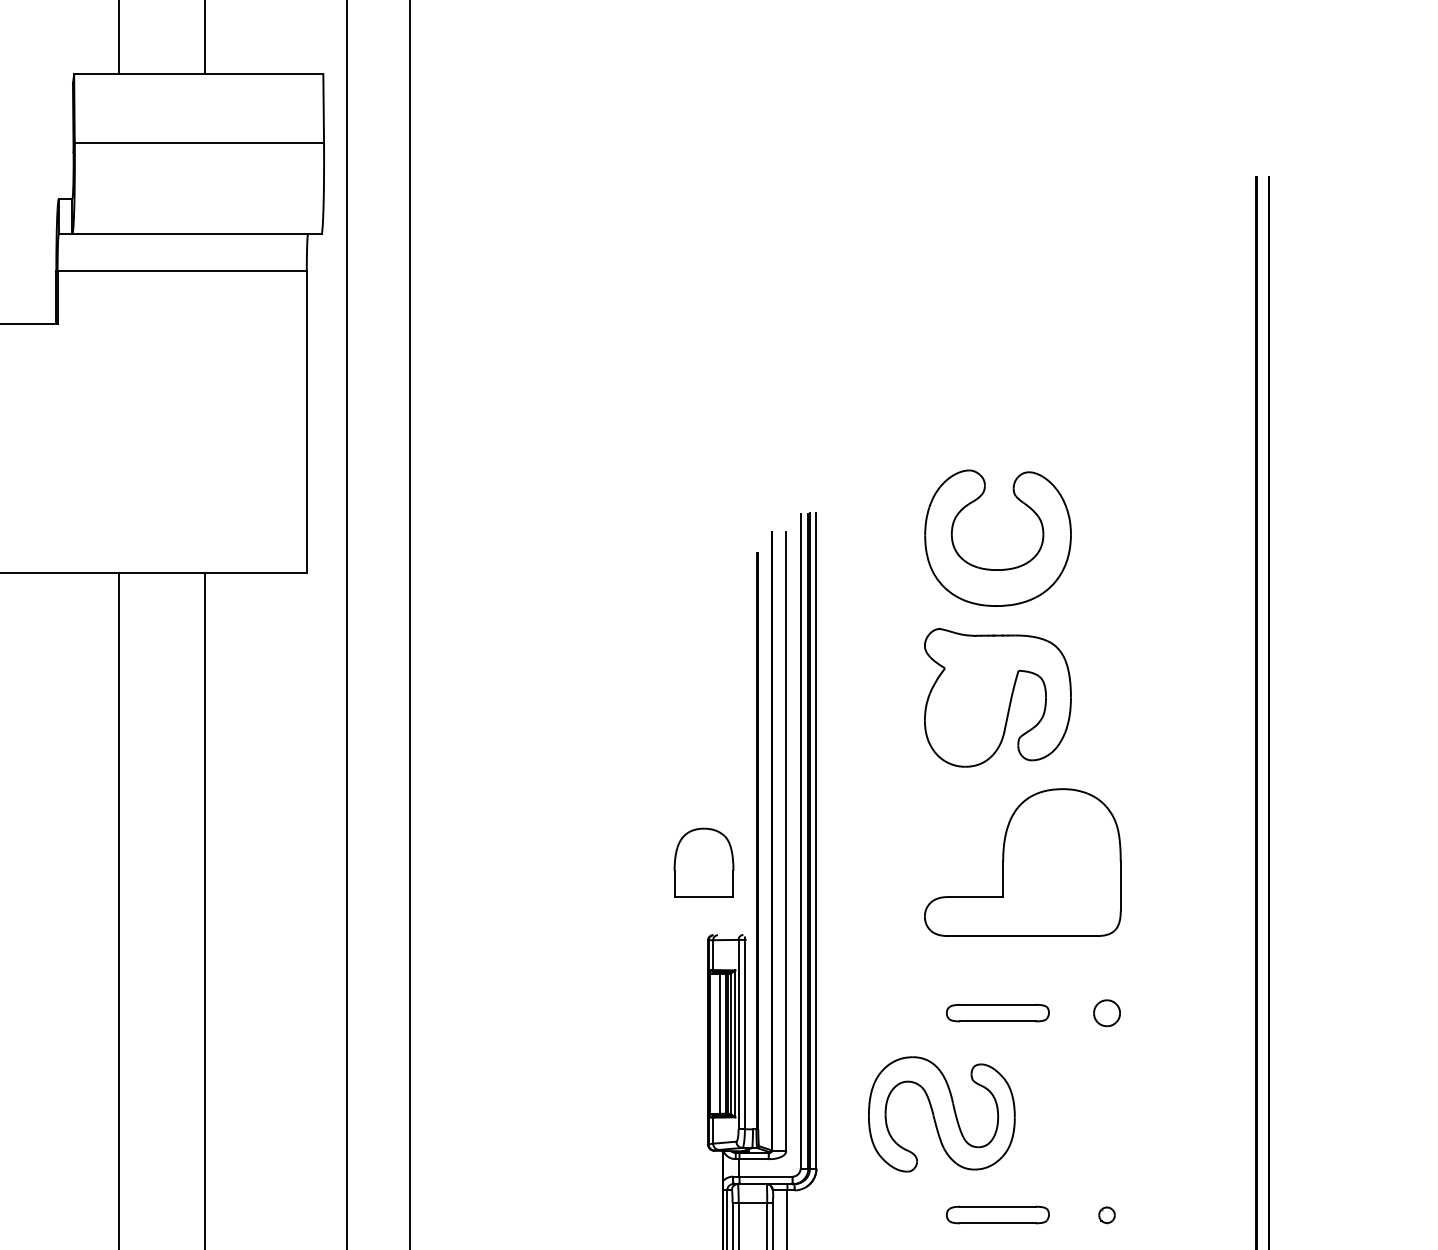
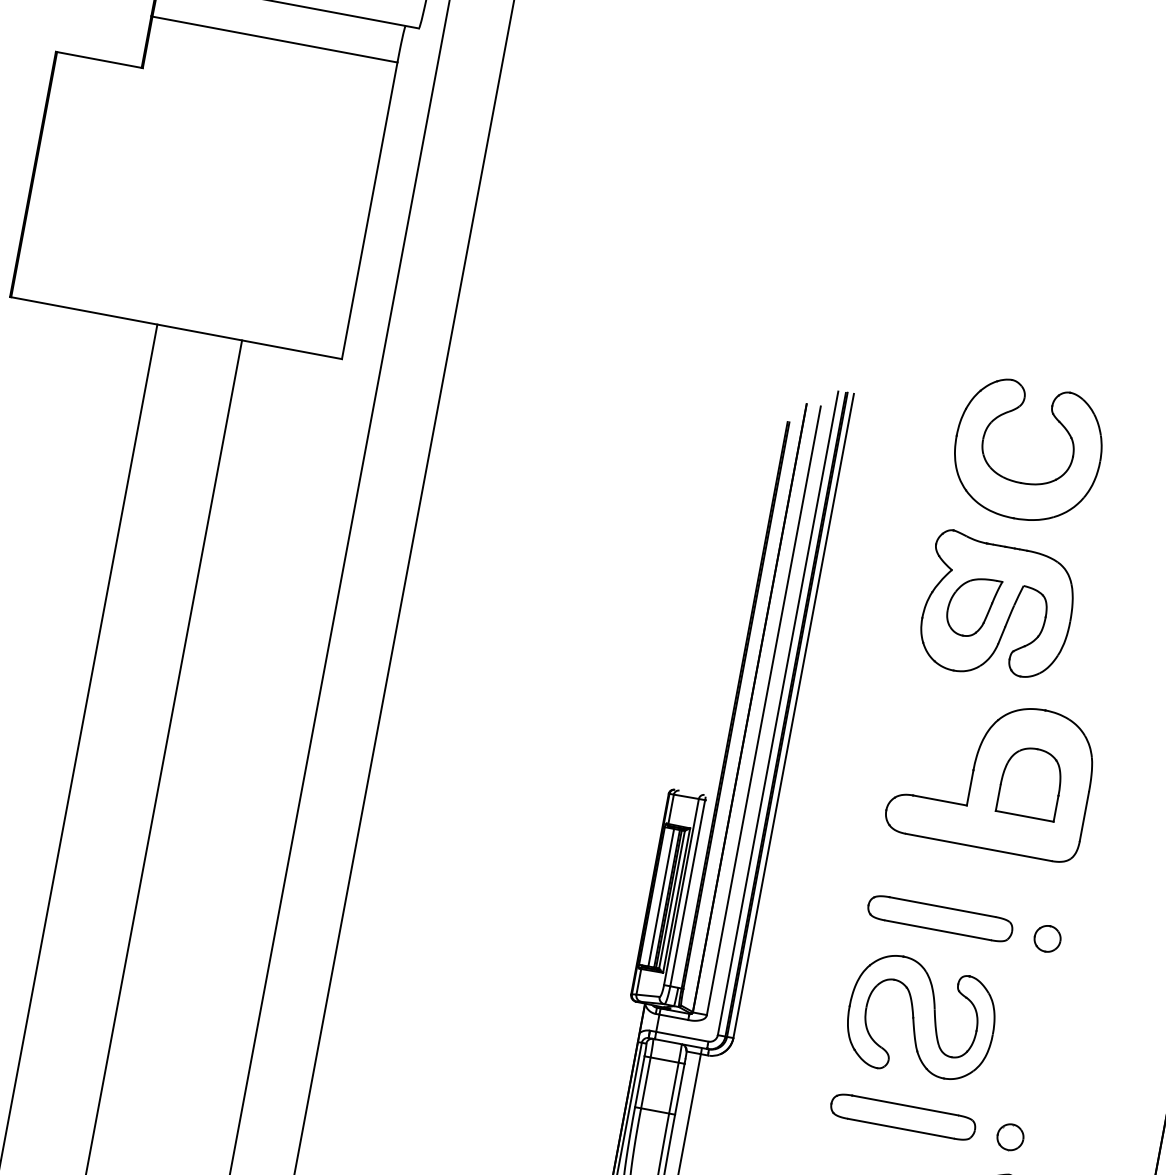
part: (972, 700) -> (972, 606), added
part: (703, 862) -> (1030, 782), moved
part: (997, 1012) -> (940, 917), size x1.43
part: (941, 1114) -> (921, 1018), moved
part: (997, 1214) -> (902, 1116), size x1.43
part: (1106, 1215) -> (1009, 1137), size x1.67

